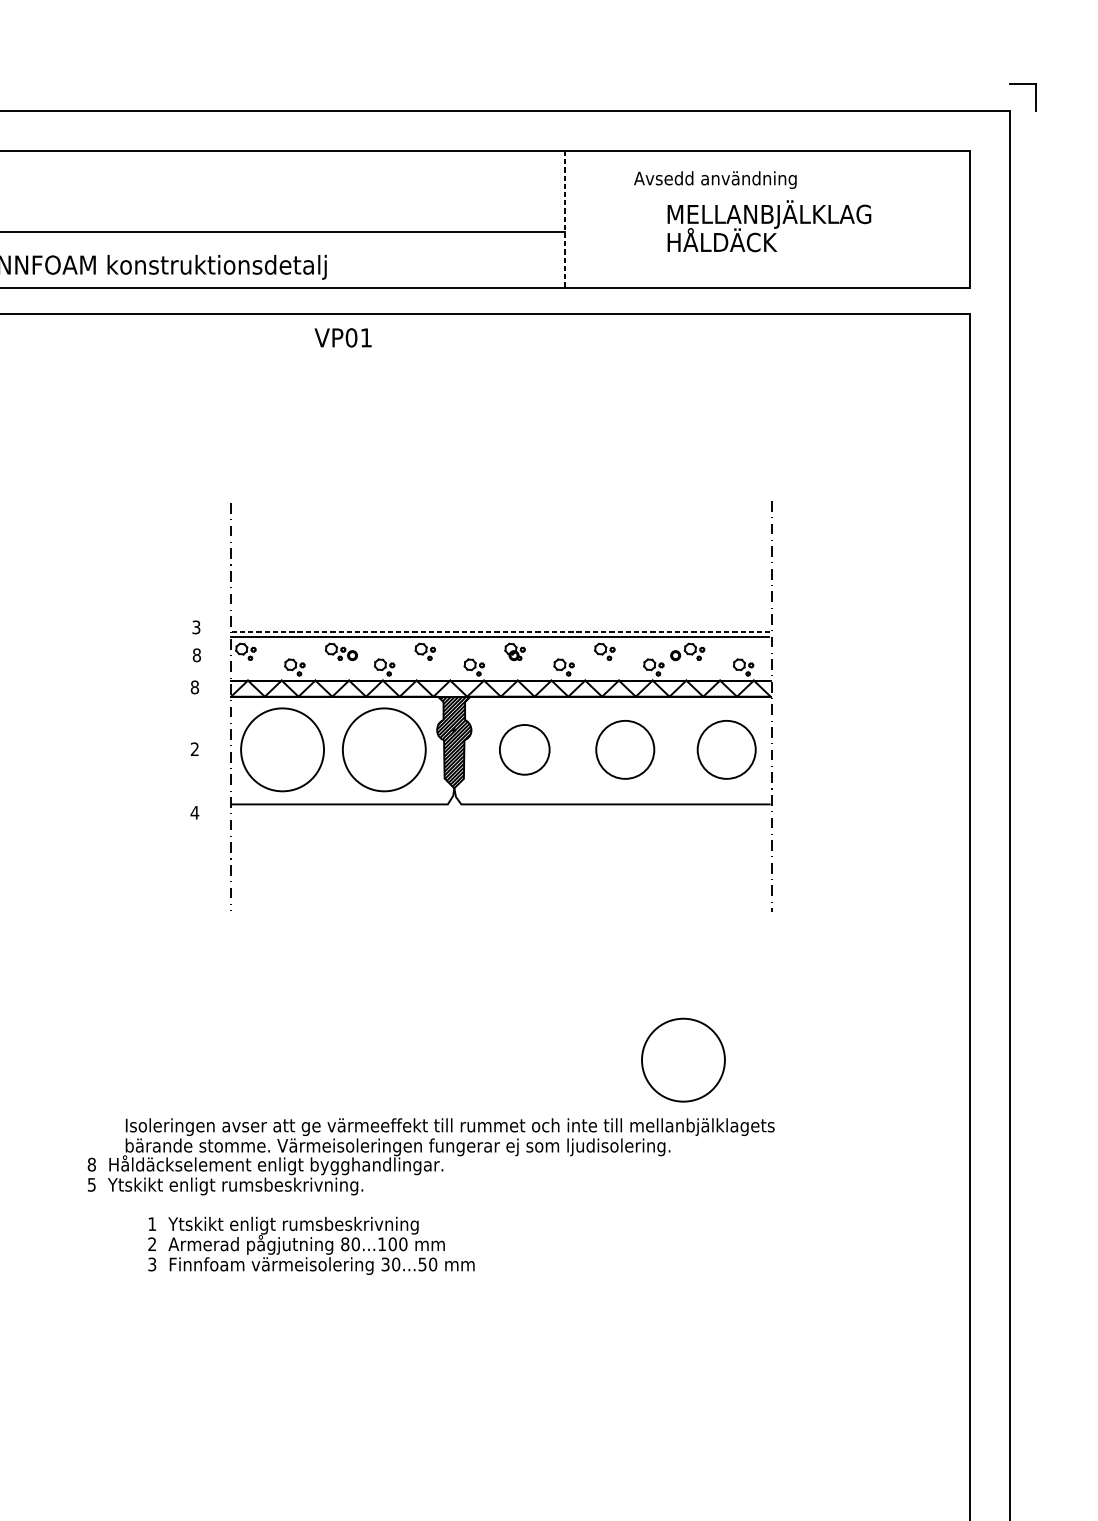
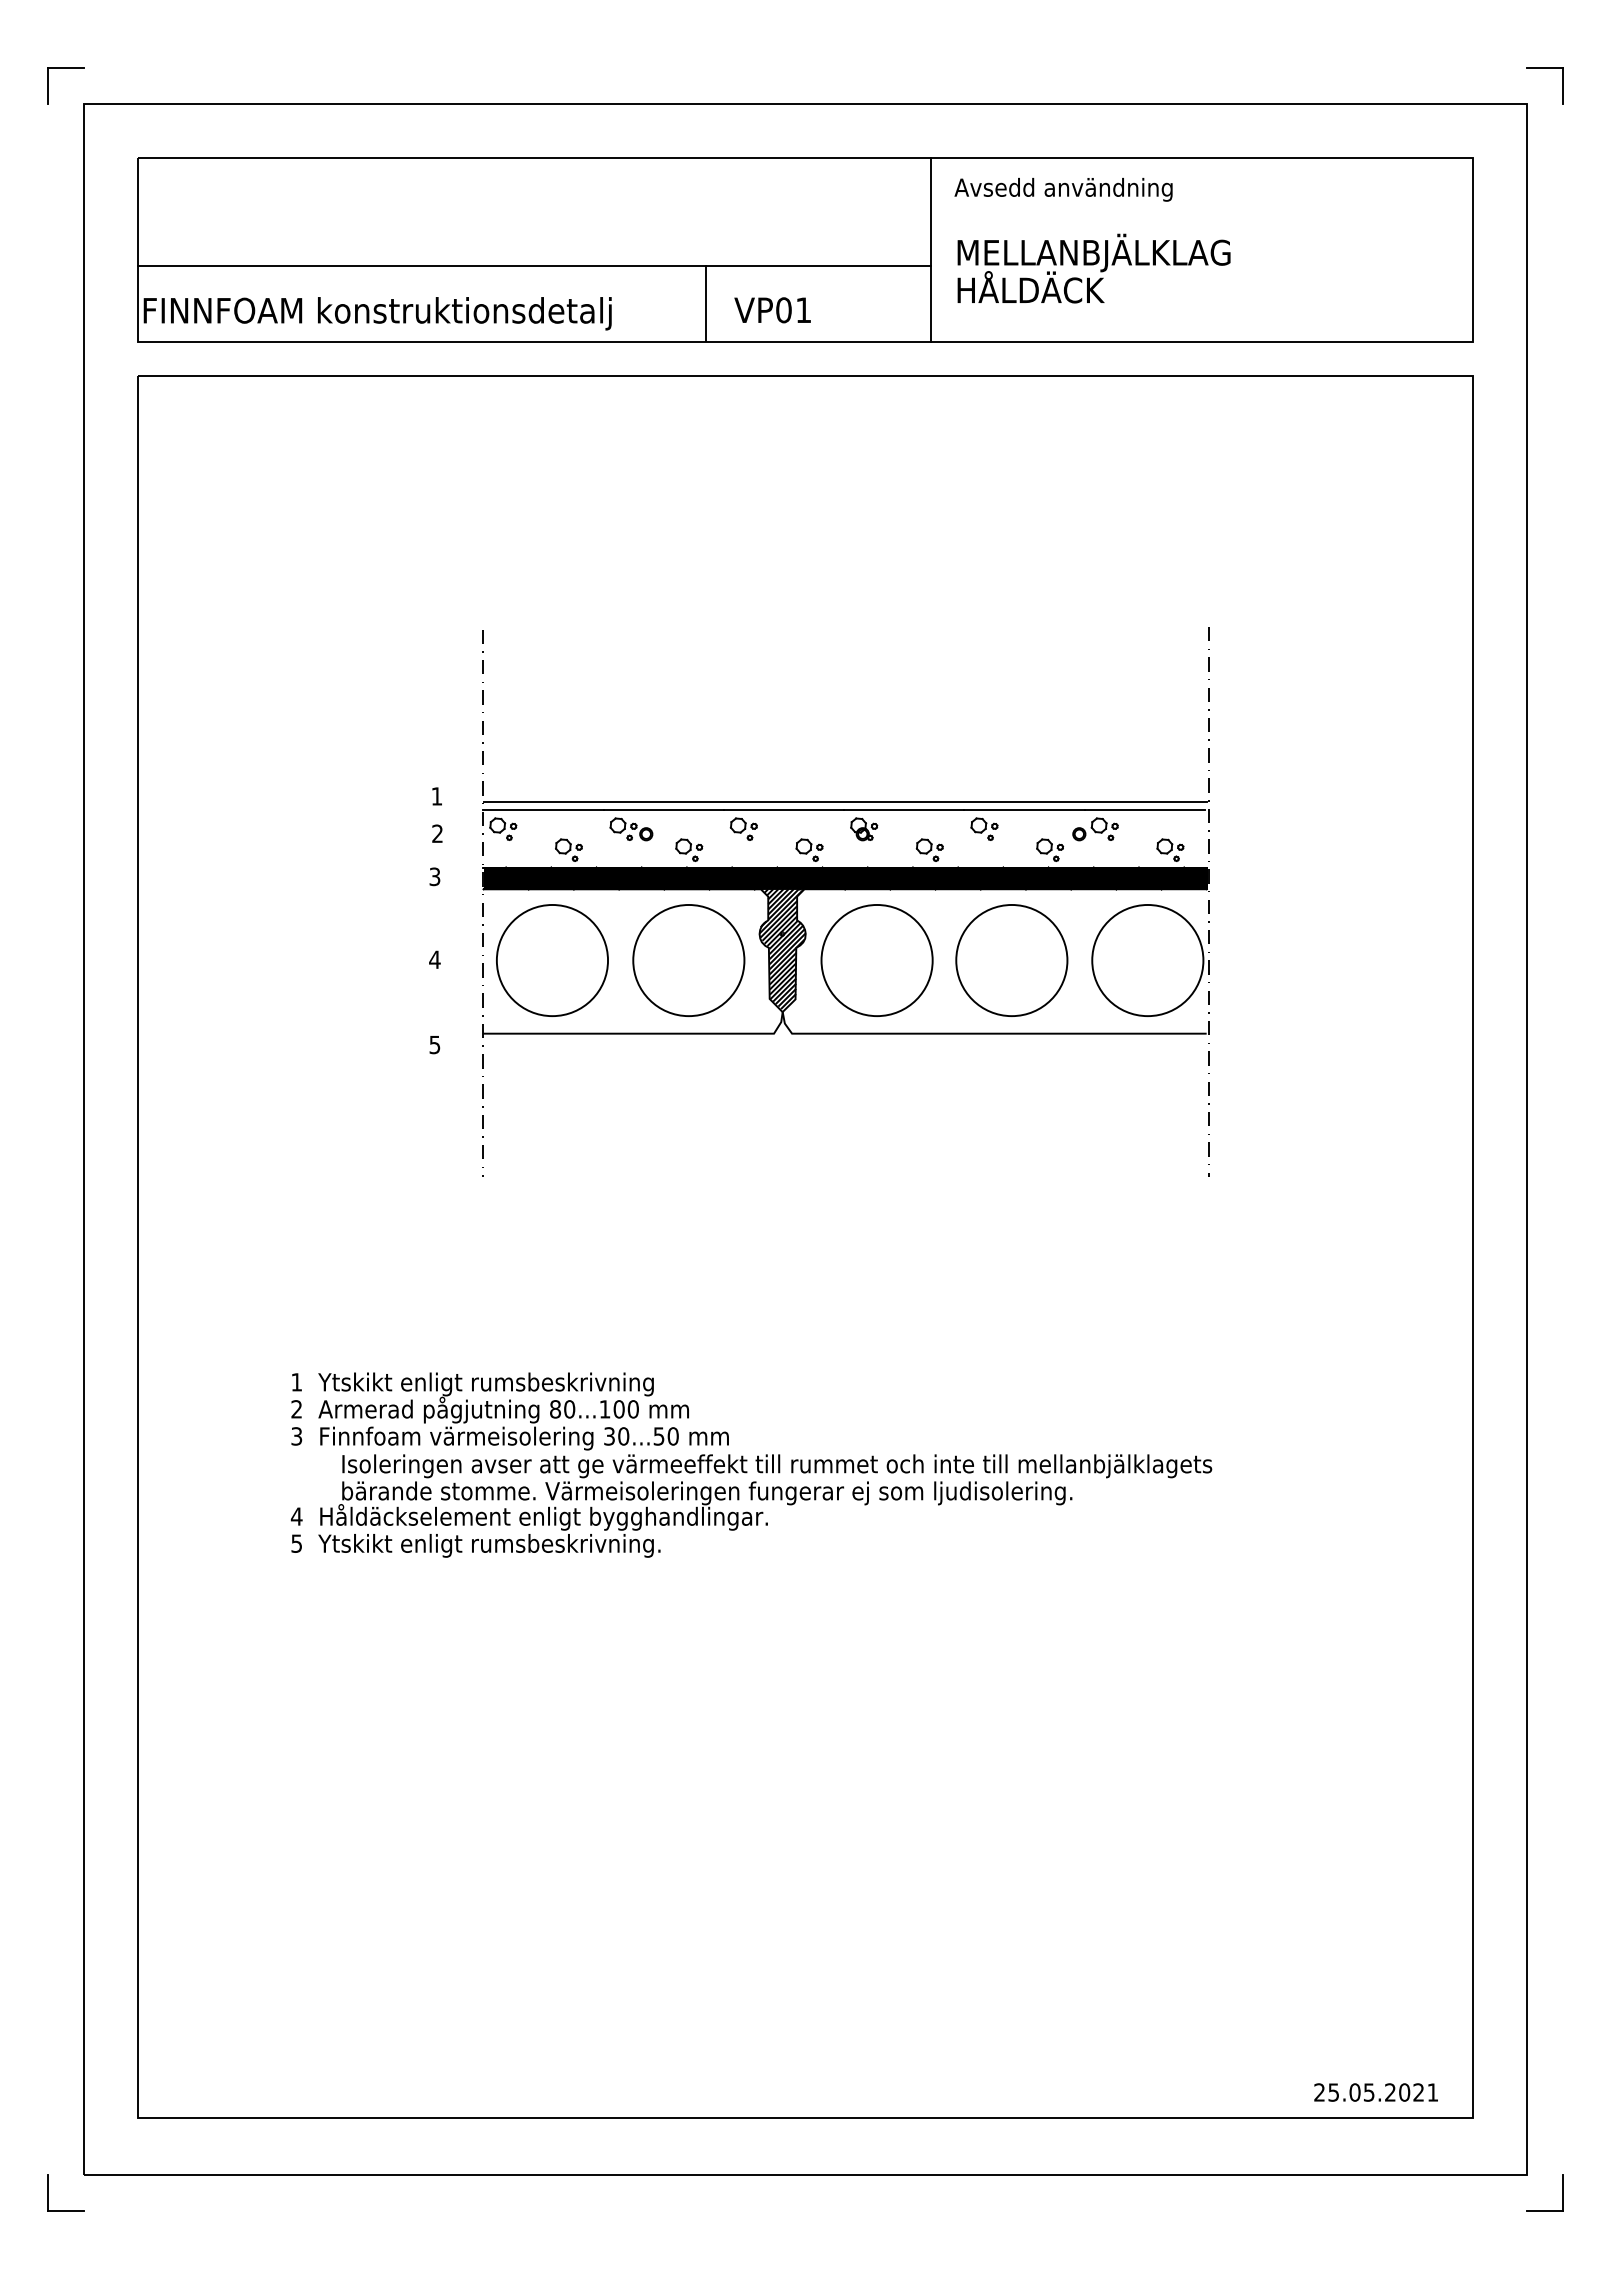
text: (715, 179) -> (1063, 189), moved
line: (565, 219) -> (931, 249), dashed -> solid
text: (768, 226) -> (1093, 268), moved
line: (396, 259) -> (705, 303), added
text: (343, 338) -> (772, 310), moved
text: (196, 627) -> (436, 796), 3 -> 1
line: (501, 631) -> (846, 802), dashed -> solid
text: (196, 655) -> (437, 833), 8 -> 2
text: (194, 687) -> (434, 876), 8 -> 3
fill: (501, 687) -> (845, 877), added
text: (194, 749) -> (434, 959), 2 -> 4
circle: (524, 749) -> (876, 960), size x1.67
circle: (625, 749) -> (1011, 960), size x1.43
circle: (726, 749) -> (1147, 960), size x1.43
text: (194, 813) -> (434, 1045), 4 -> 5
circle: (683, 1060) -> (1089, 1376), removed
text: (91, 1164) -> (296, 1516), 8 -> 4
text: (310, 1245) -> (509, 1411), moved

